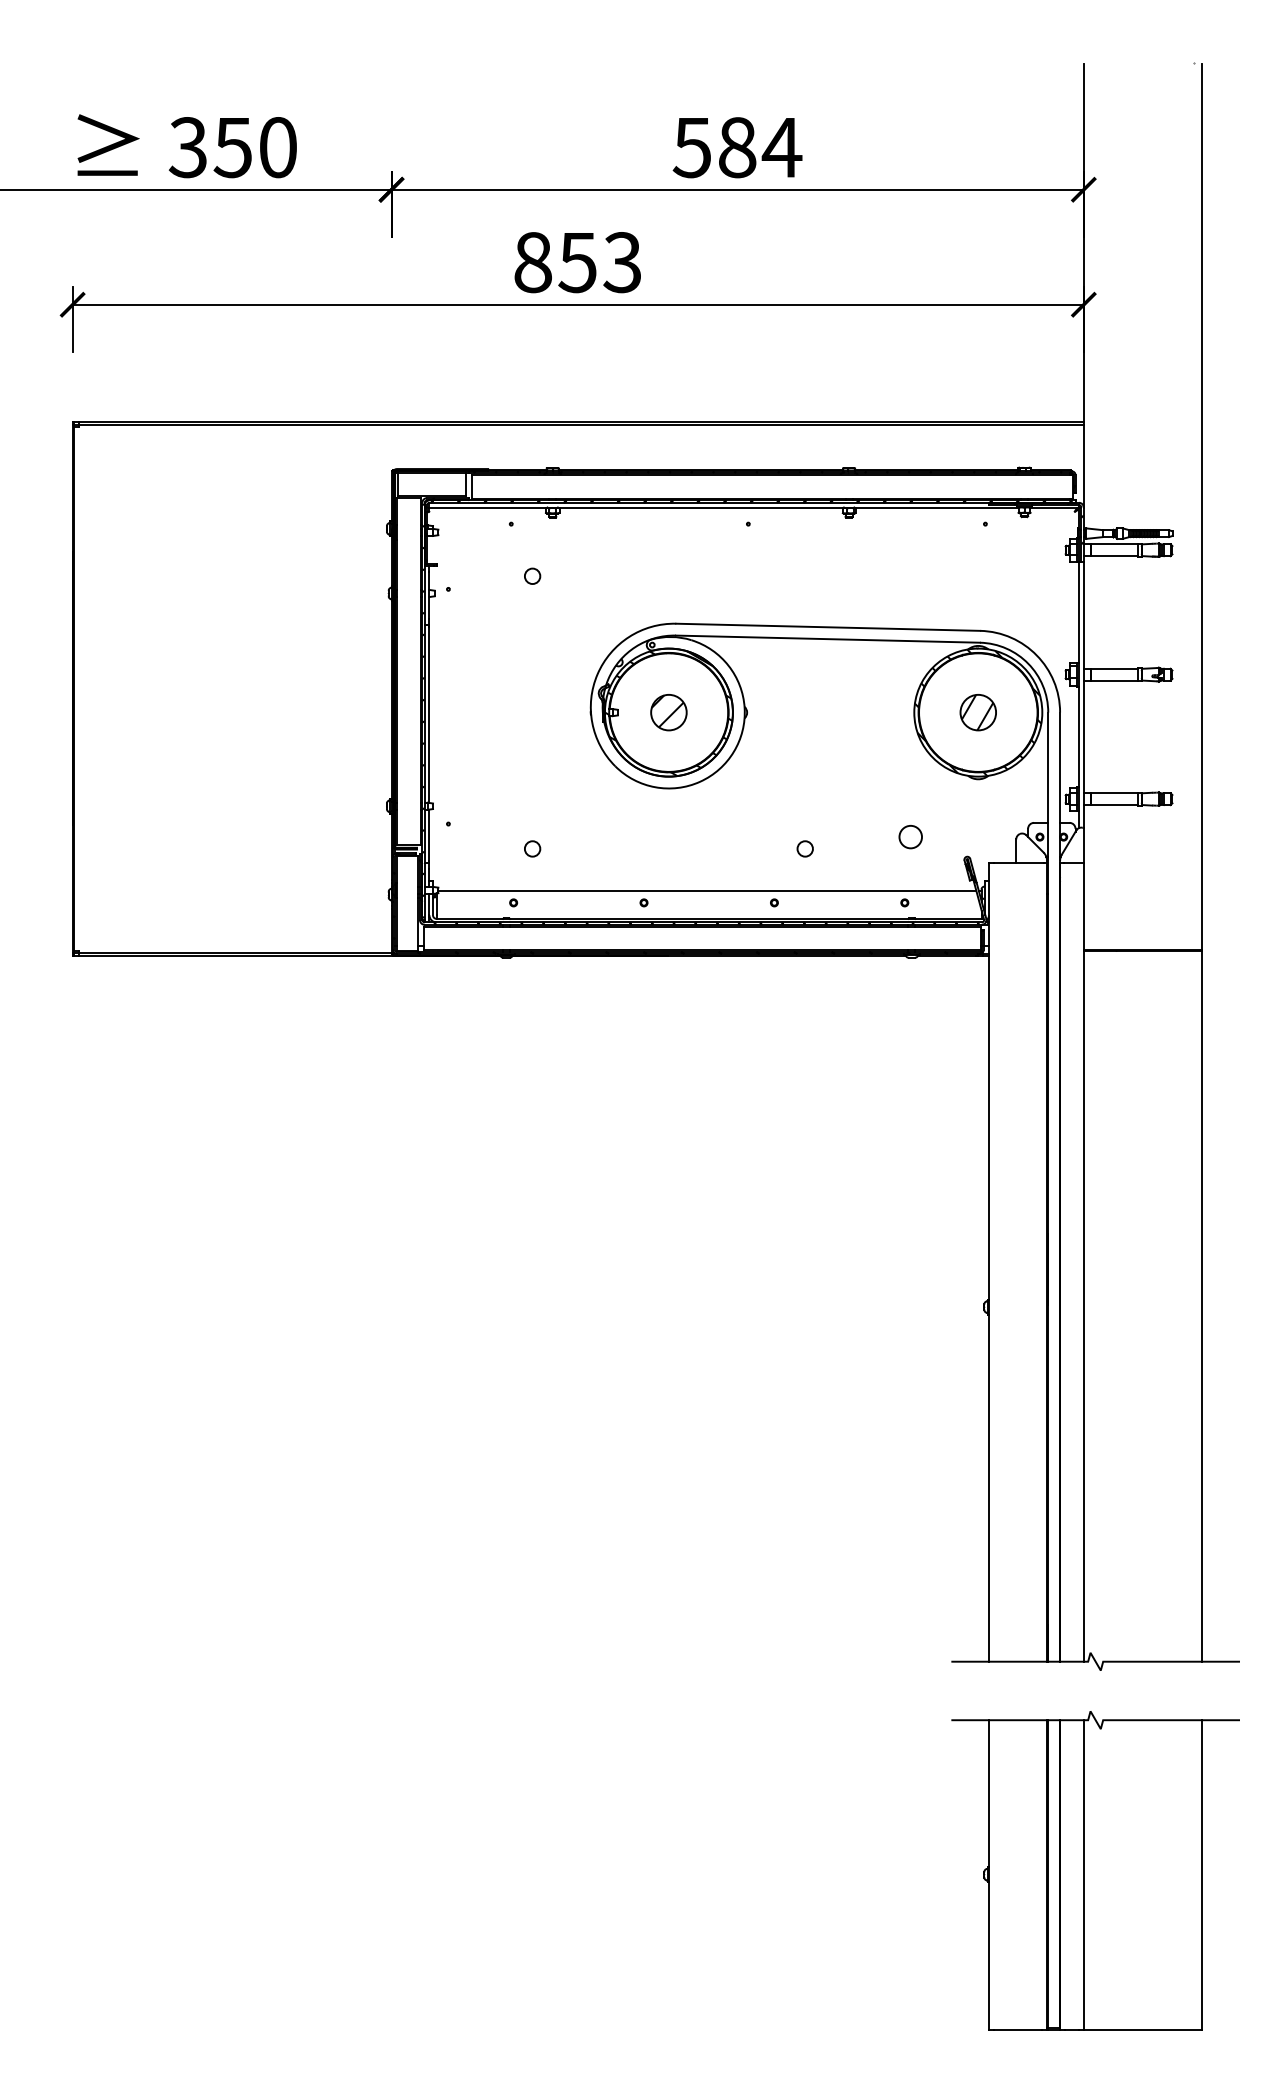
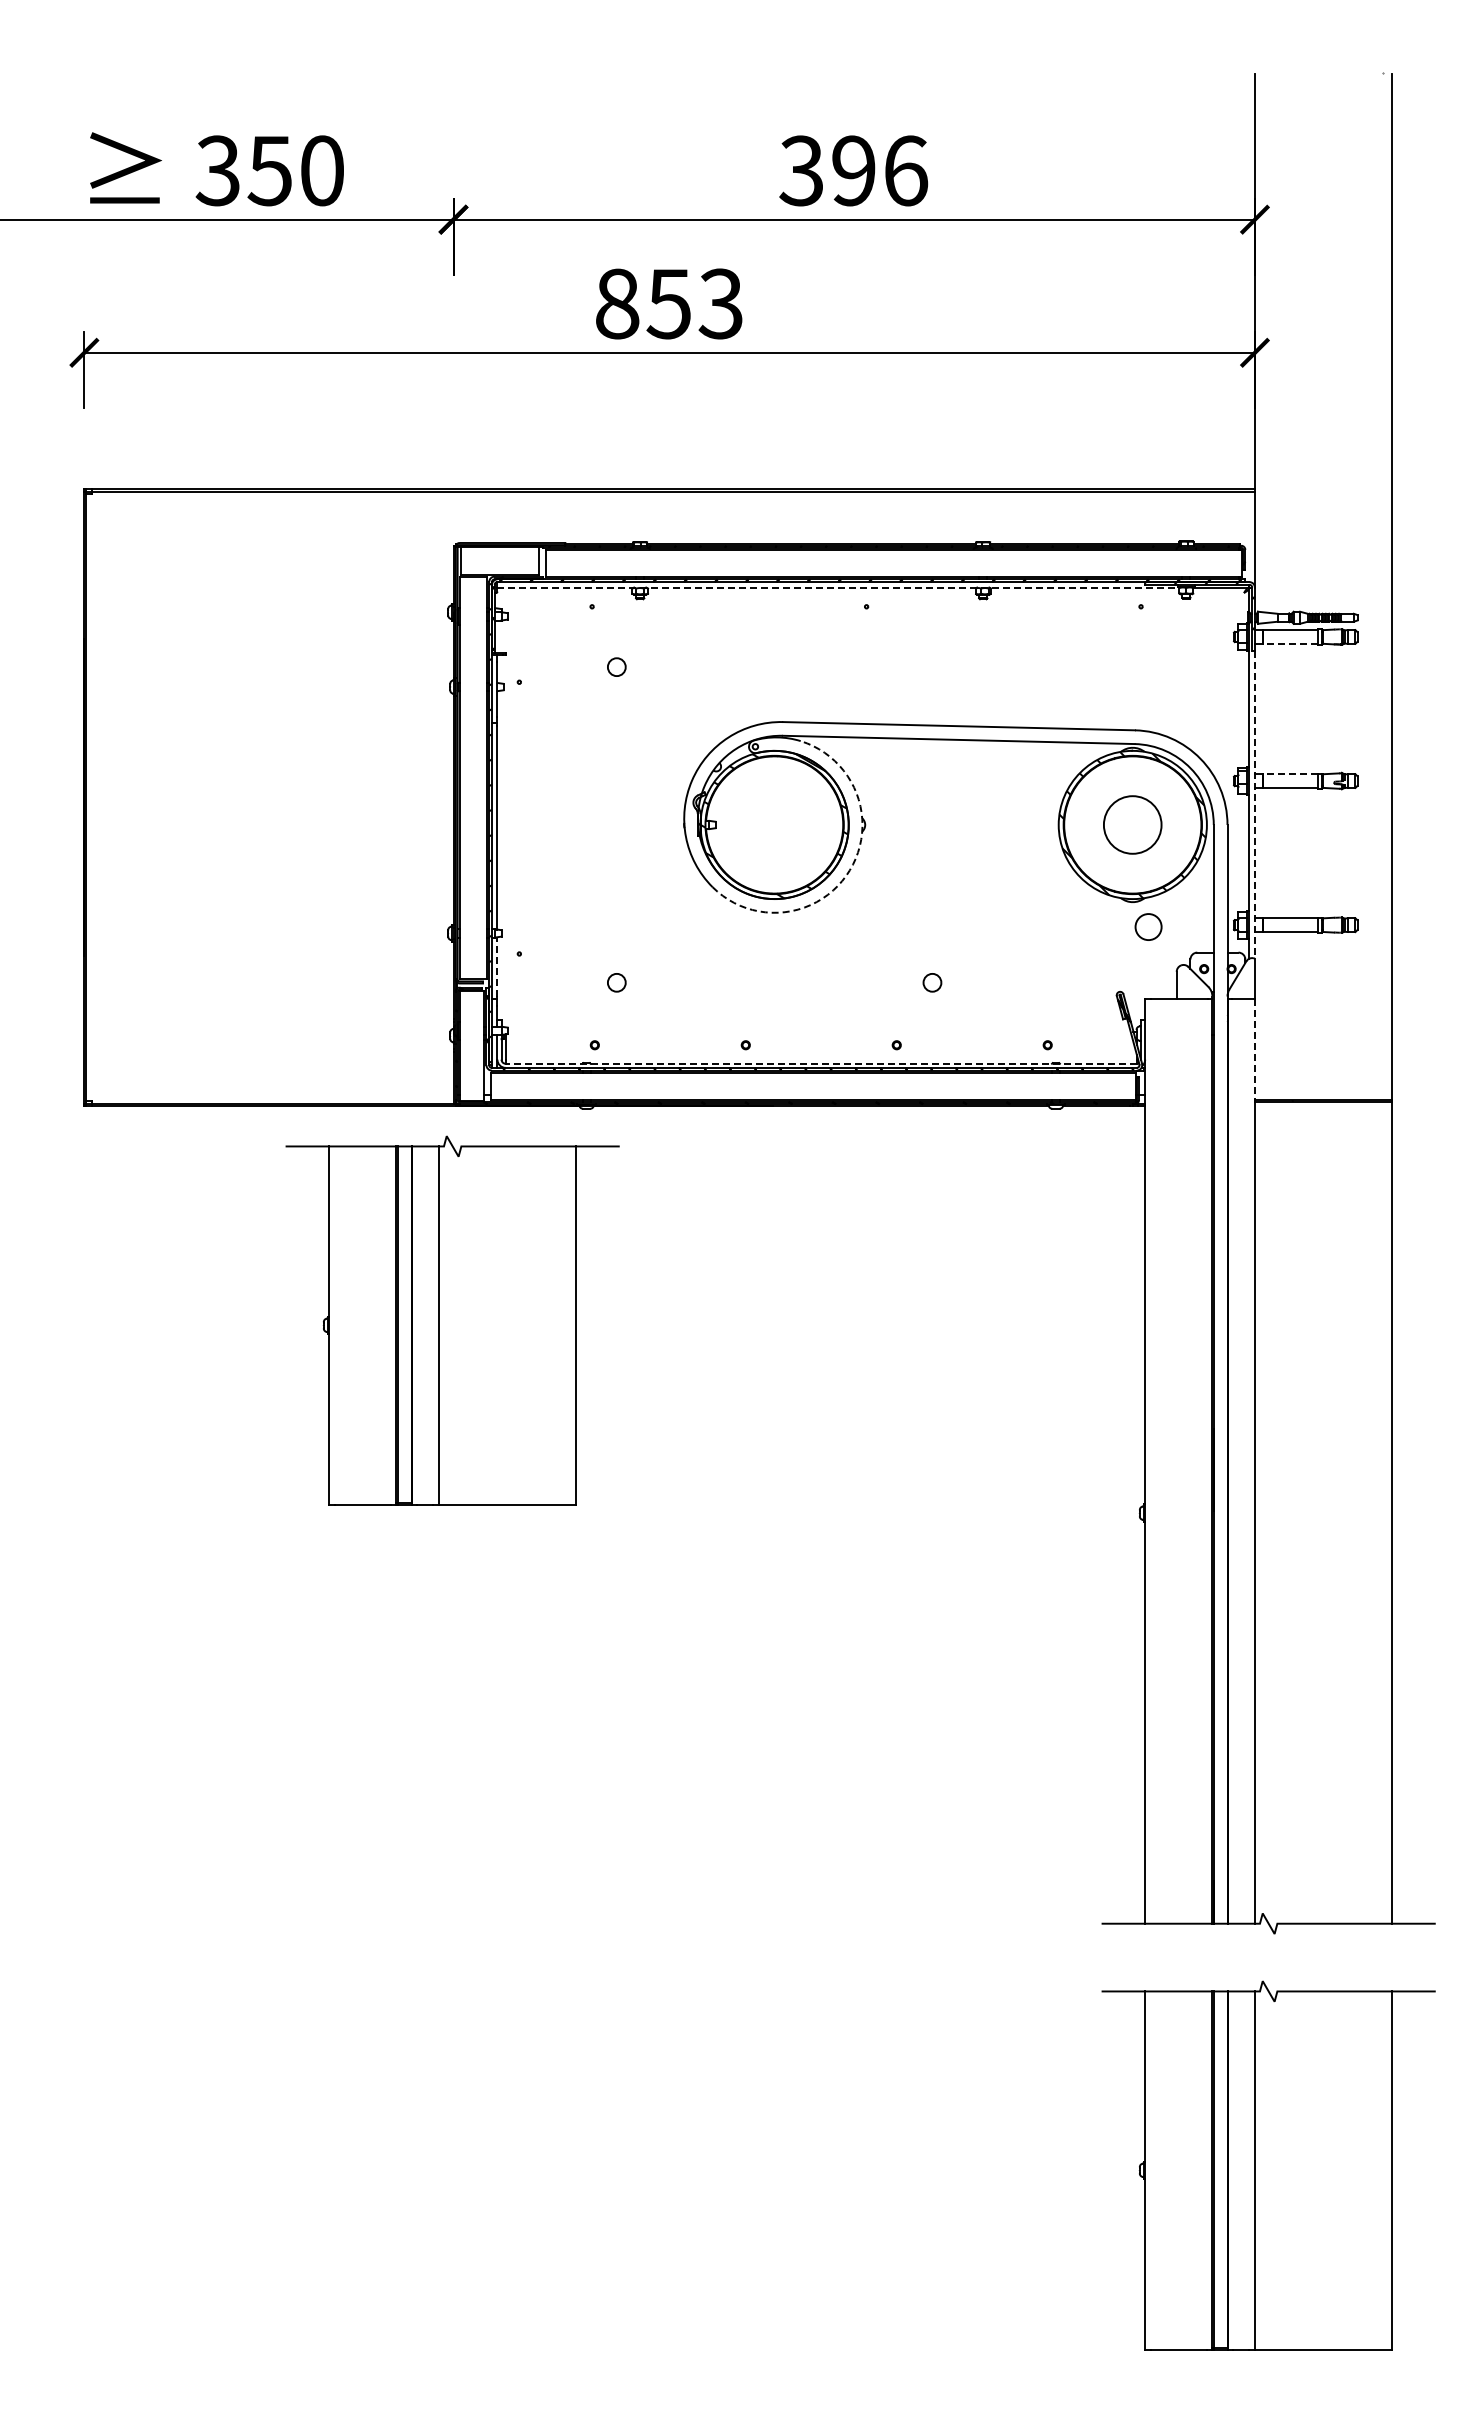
text: (737, 147) -> (854, 170), 584 -> 396
line: (724, 507) -> (838, 587), solid -> dashed
line: (1113, 555) -> (1289, 643), solid -> dashed
line: (1113, 669) -> (1289, 774), solid -> dashed
line: (1083, 694) -> (1254, 804), solid -> dashed
part: (668, 712) -> (774, 824), removed
part: (978, 712) -> (1132, 824), size x1.4
arc: (733, 751) -> (849, 870), solid -> dashed
line: (429, 834) -> (497, 966), solid -> dashed
circle: (910, 836) -> (1148, 926), moved
line: (706, 891) -> (818, 1031), removed
line: (1083, 907) -> (1254, 1050), solid -> dashed
line: (709, 918) -> (821, 1063), solid -> dashed
part: (390, 1140) -> (452, 1320), added

